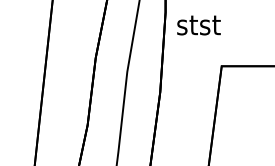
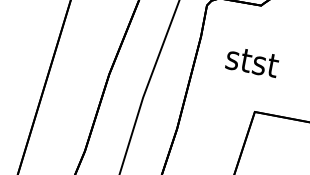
text: (198, 25) -> (251, 62), moved

